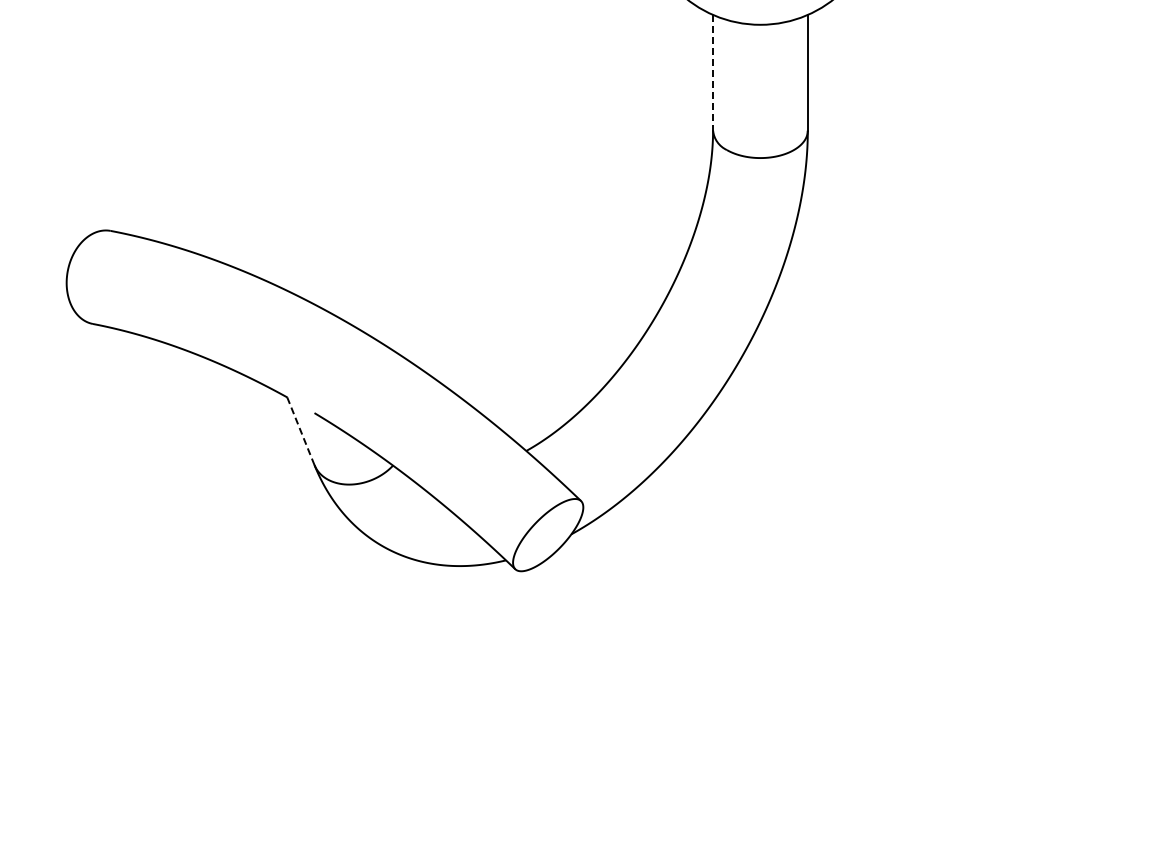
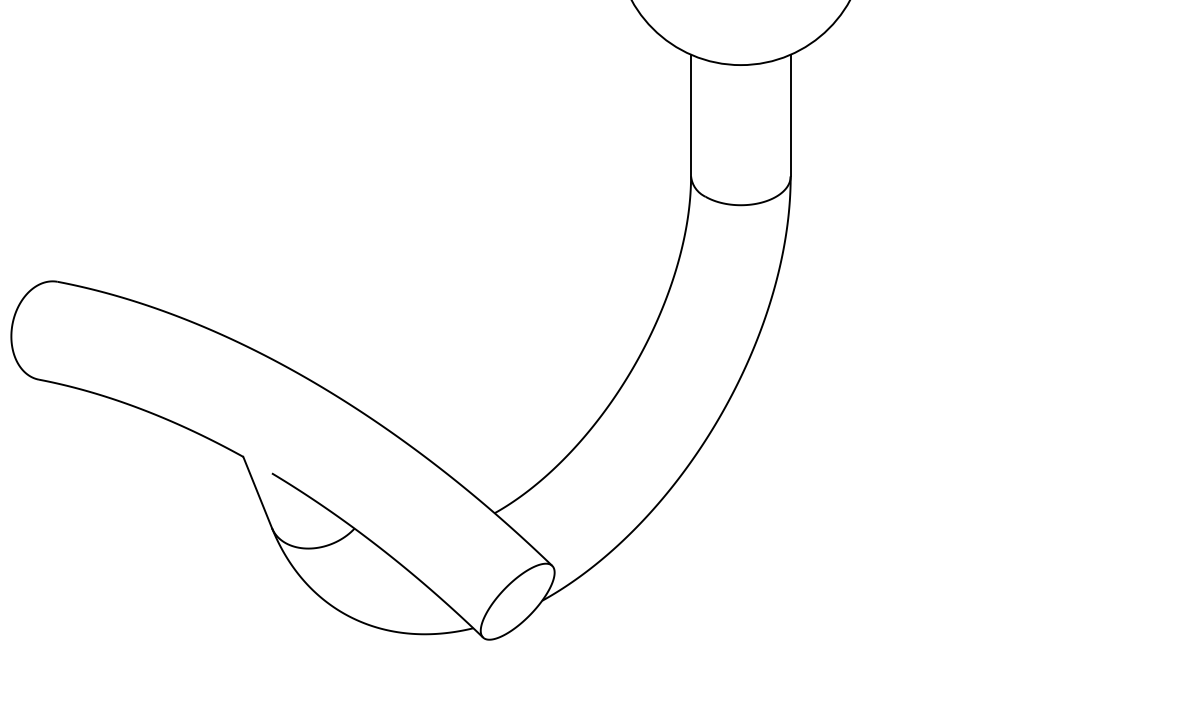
line: (713, 72) -> (691, 115), dashed -> solid
line: (300, 431) -> (257, 492), dashed -> solid

